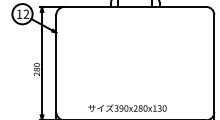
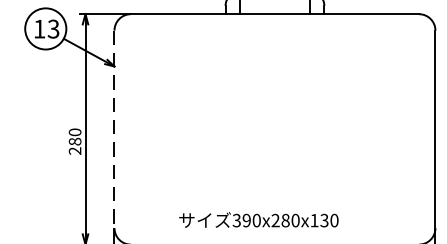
text: (26, 14) -> (53, 29), 12 -> 13
line: (56, 63) -> (114, 129), solid -> dashed

